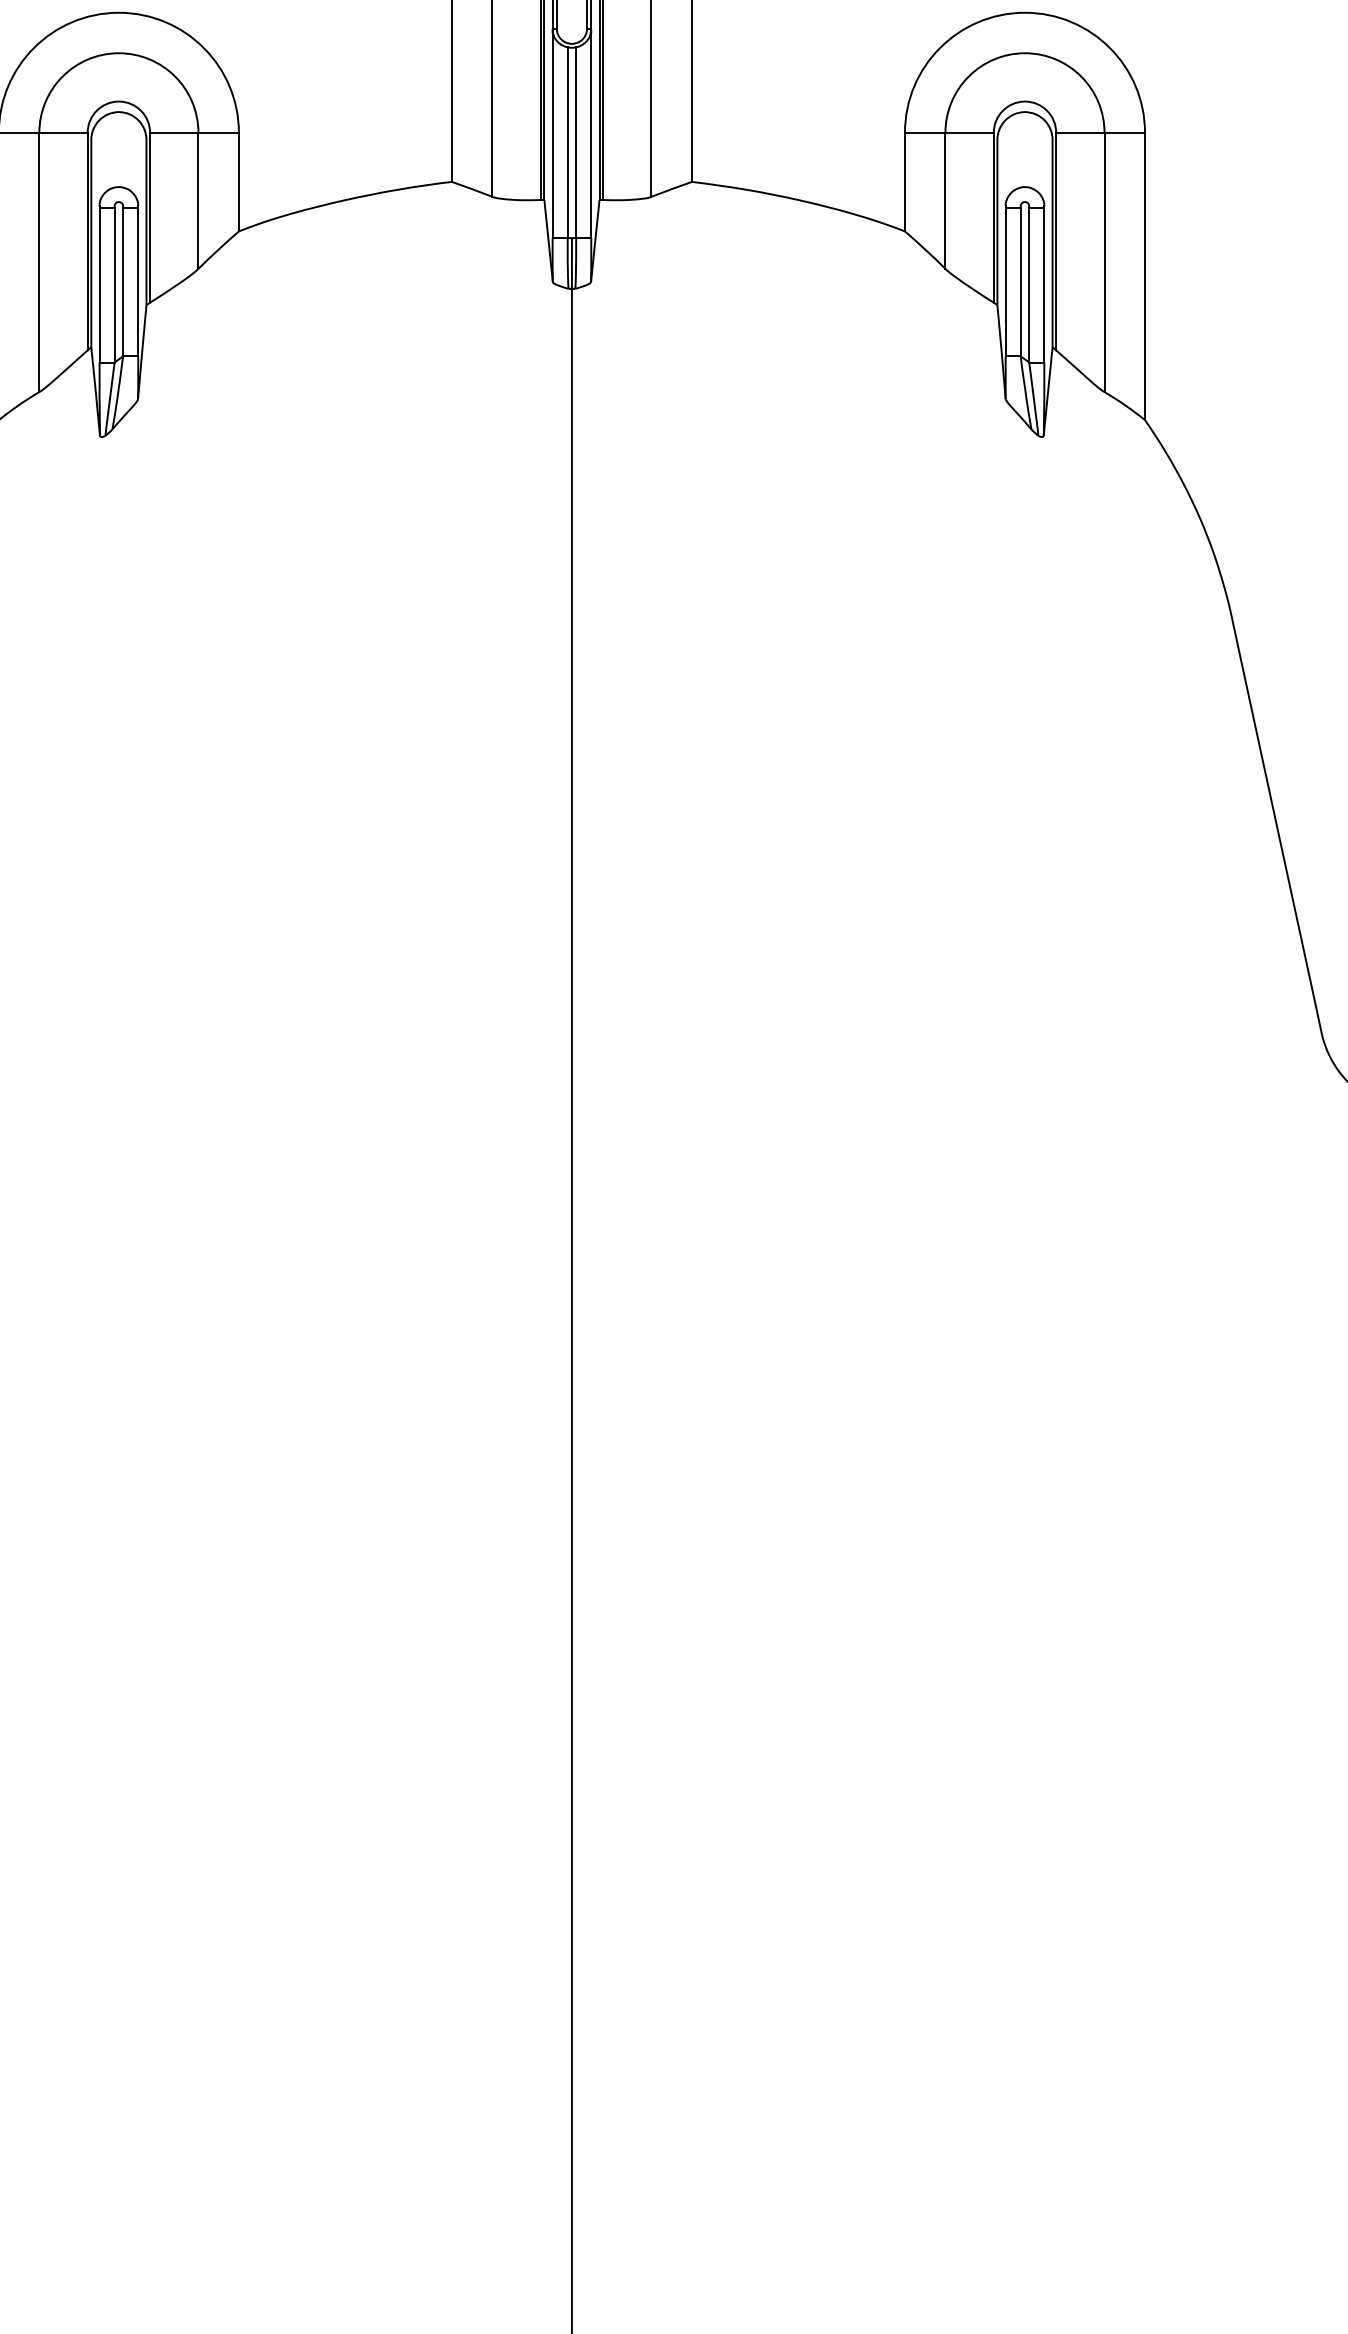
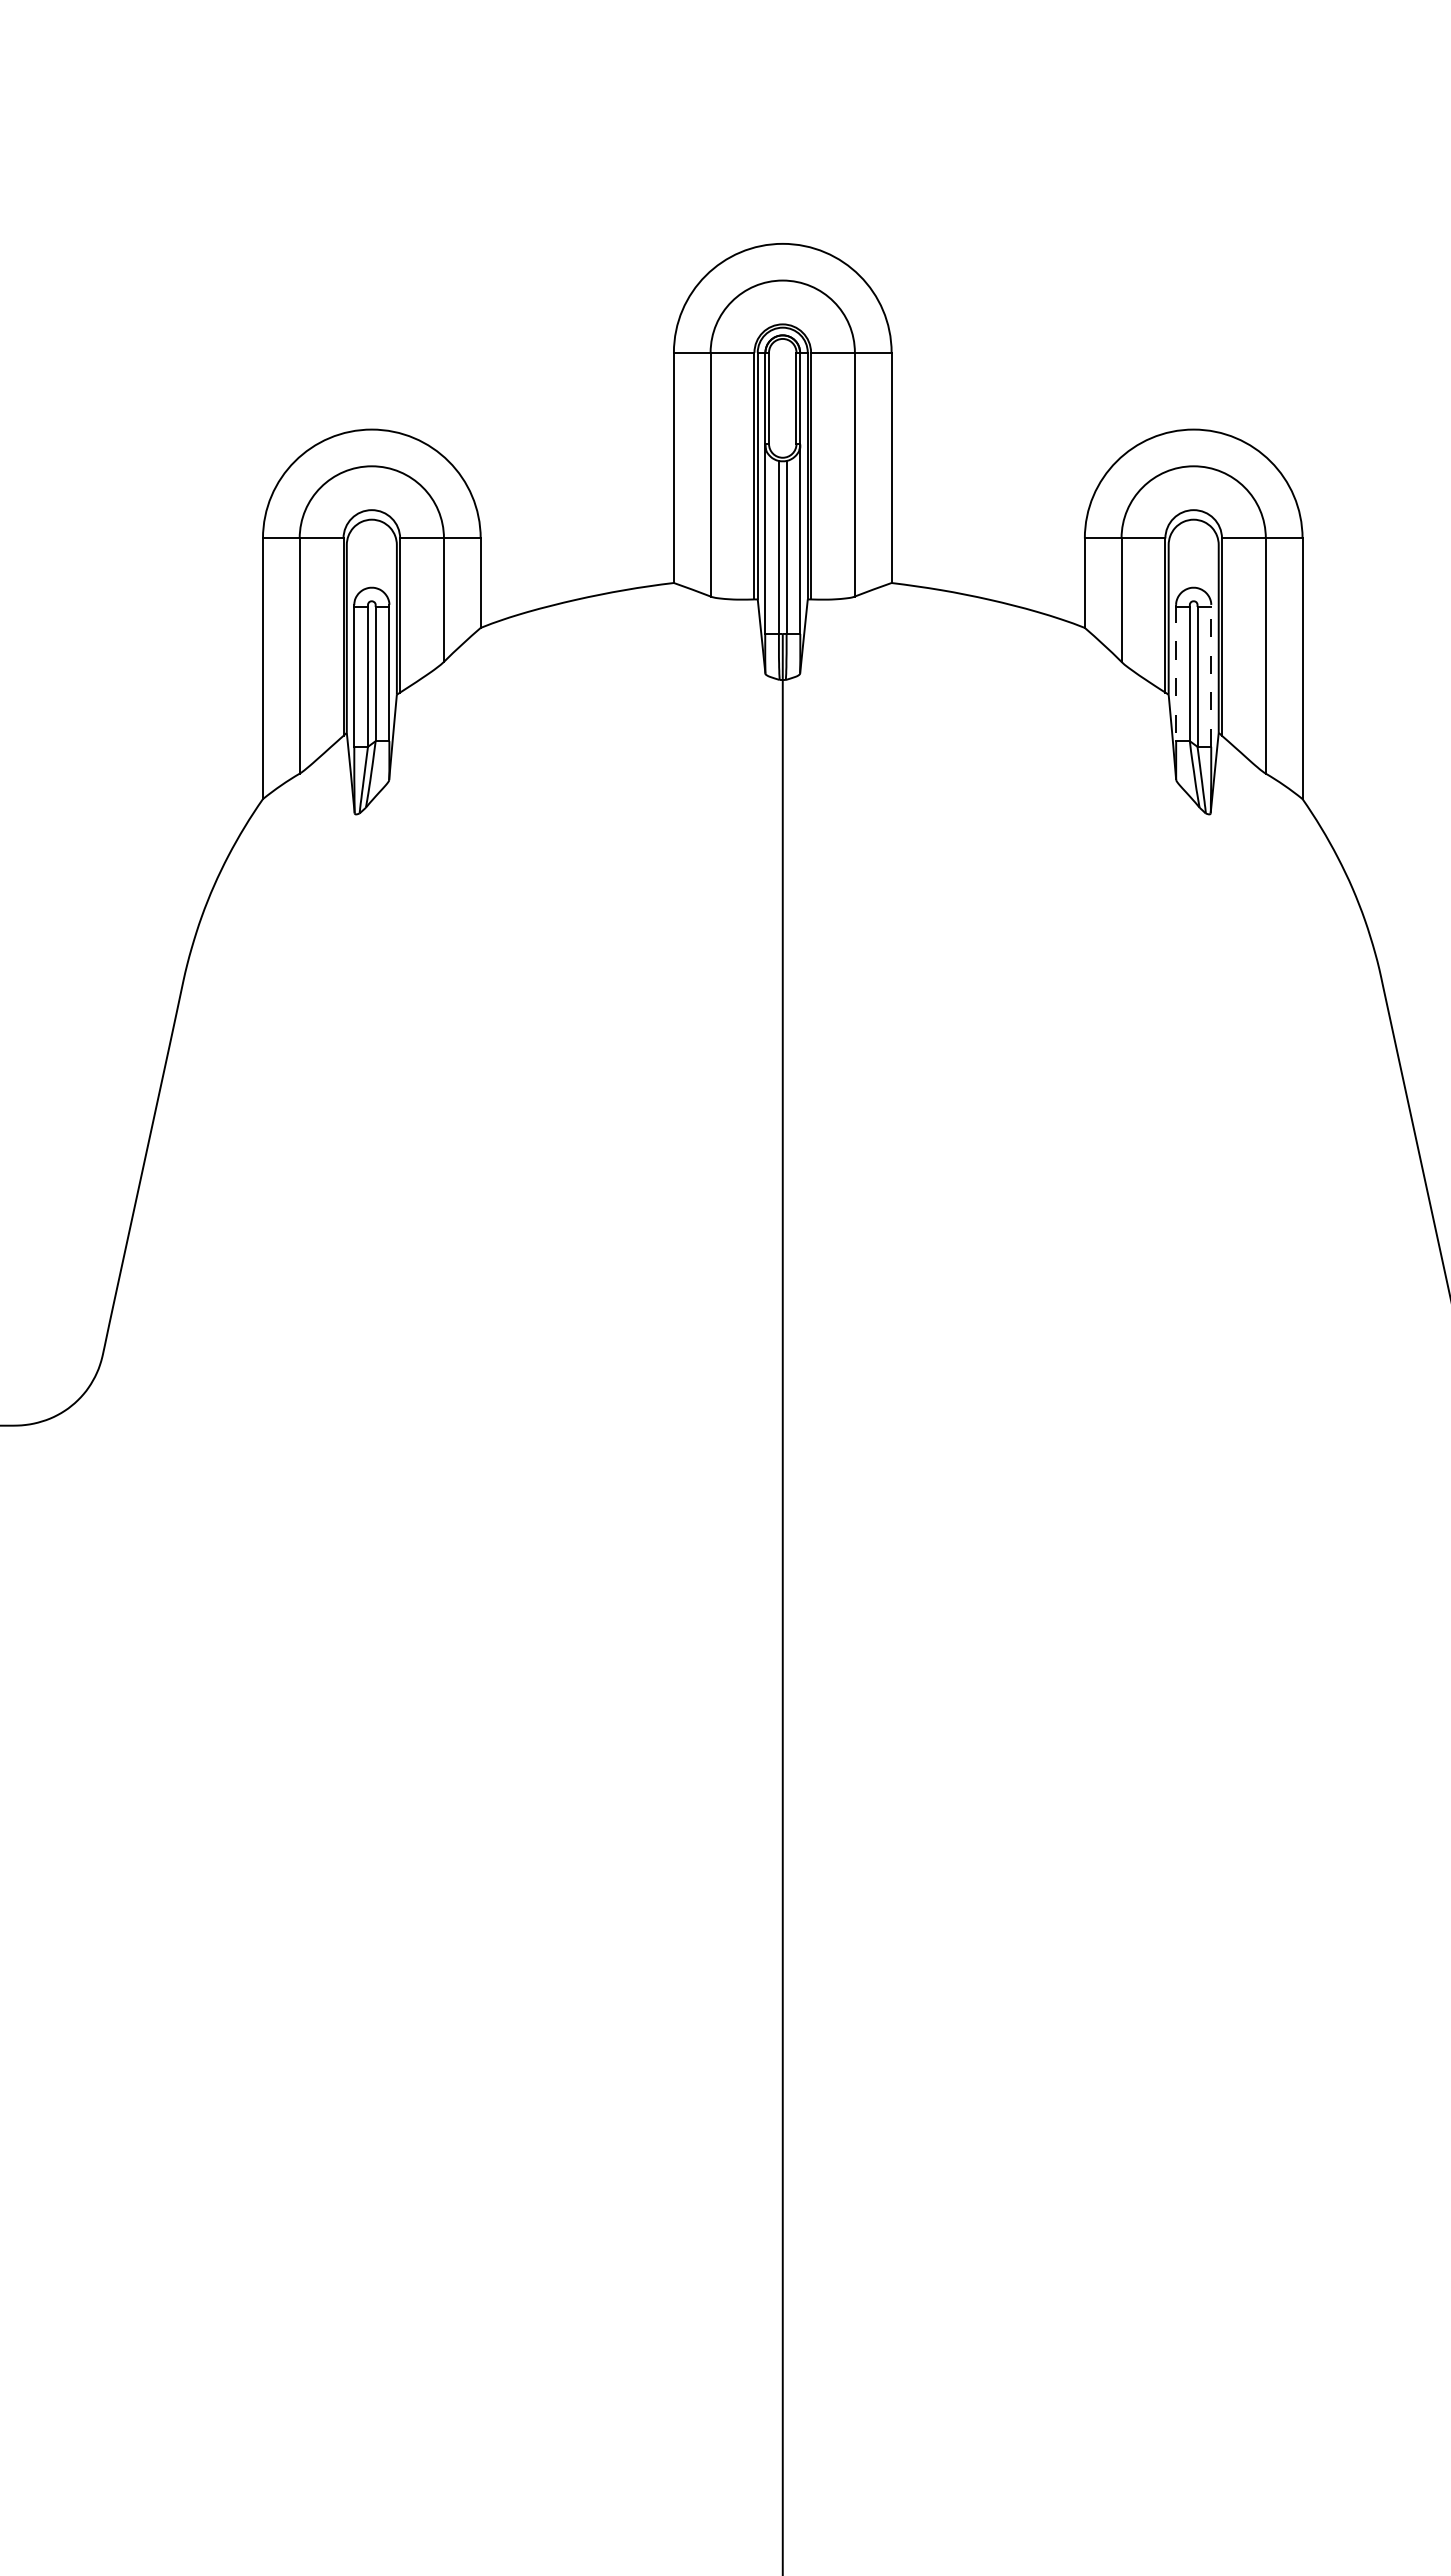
line: (1006, 281) -> (1176, 673), solid -> dashed
line: (1044, 283) -> (1211, 675), solid -> dashed

